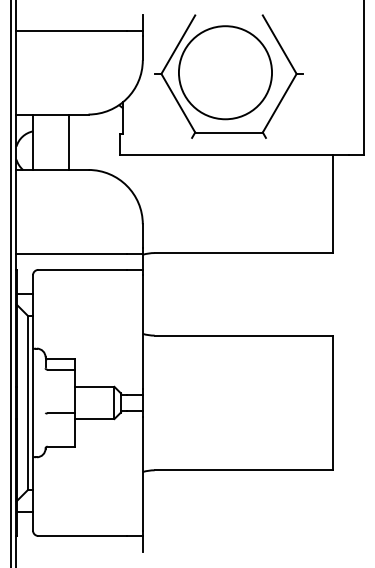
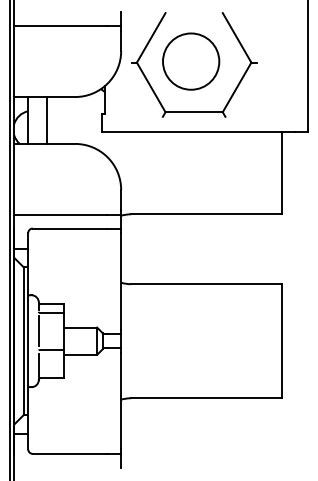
circle: (225, 72) -> (191, 61), size x0.71
line: (68, 141) -> (46, 119), moved
line: (45, 390) -> (38, 330), added
line: (45, 431) -> (38, 365), added

